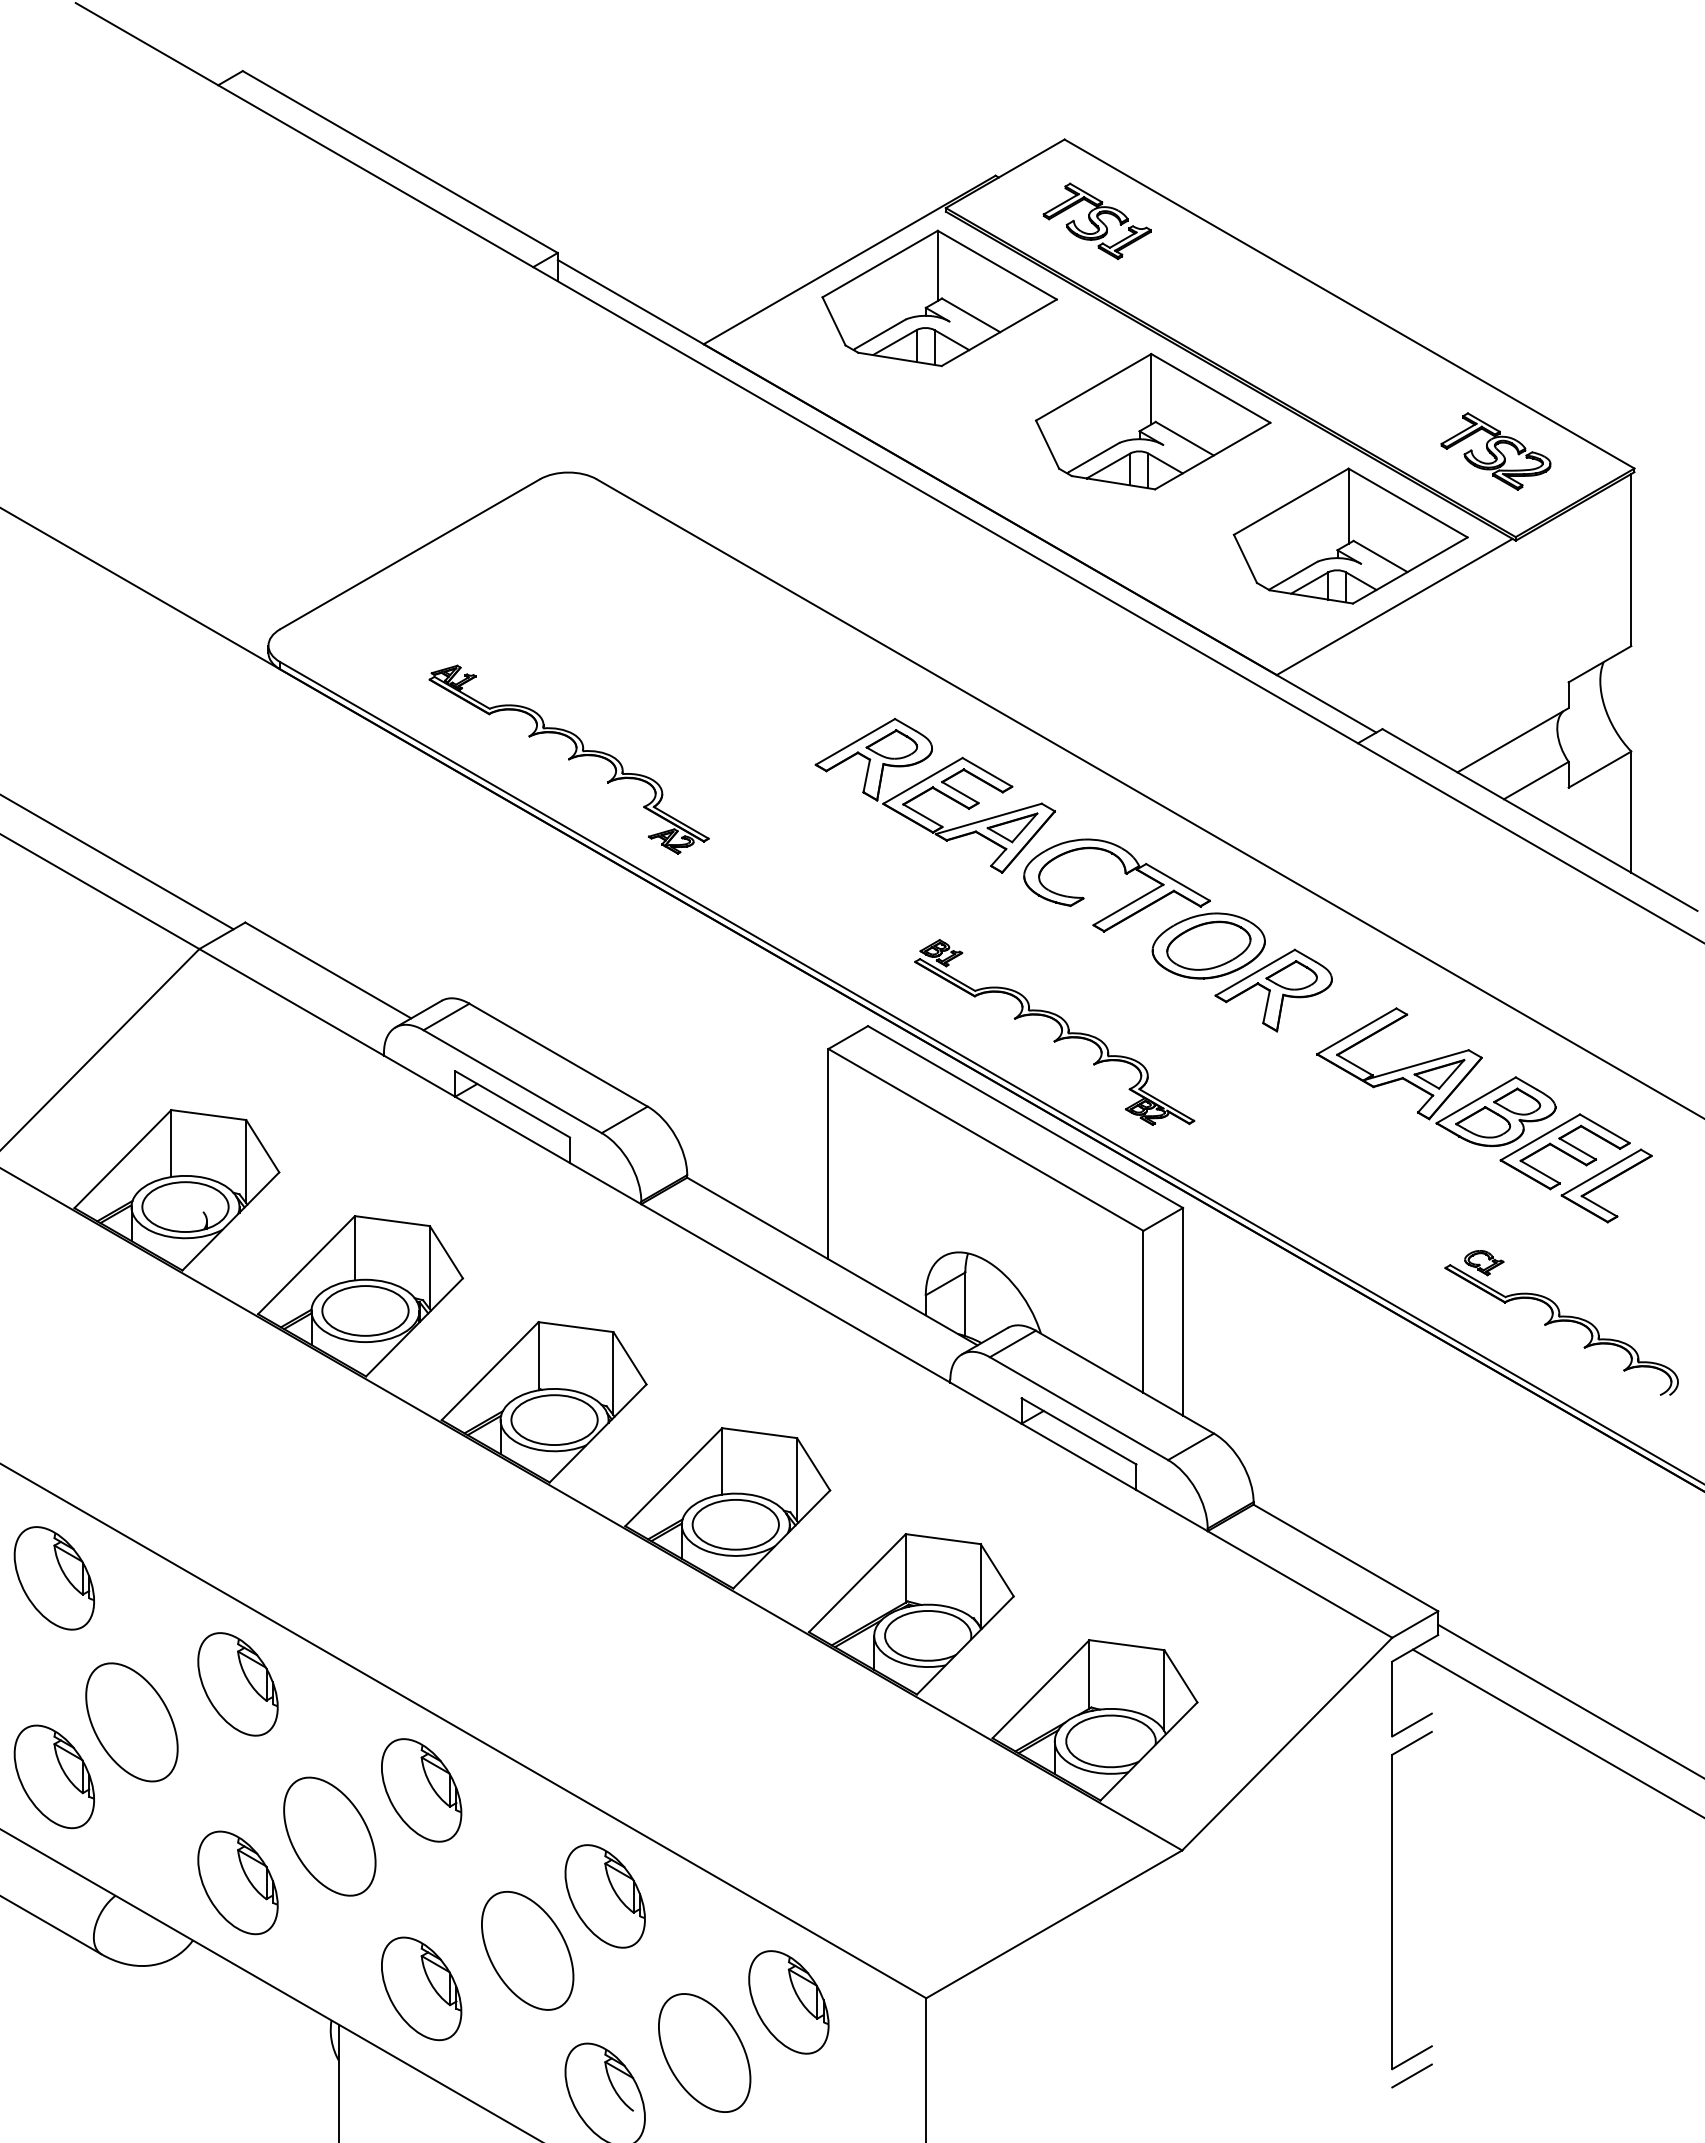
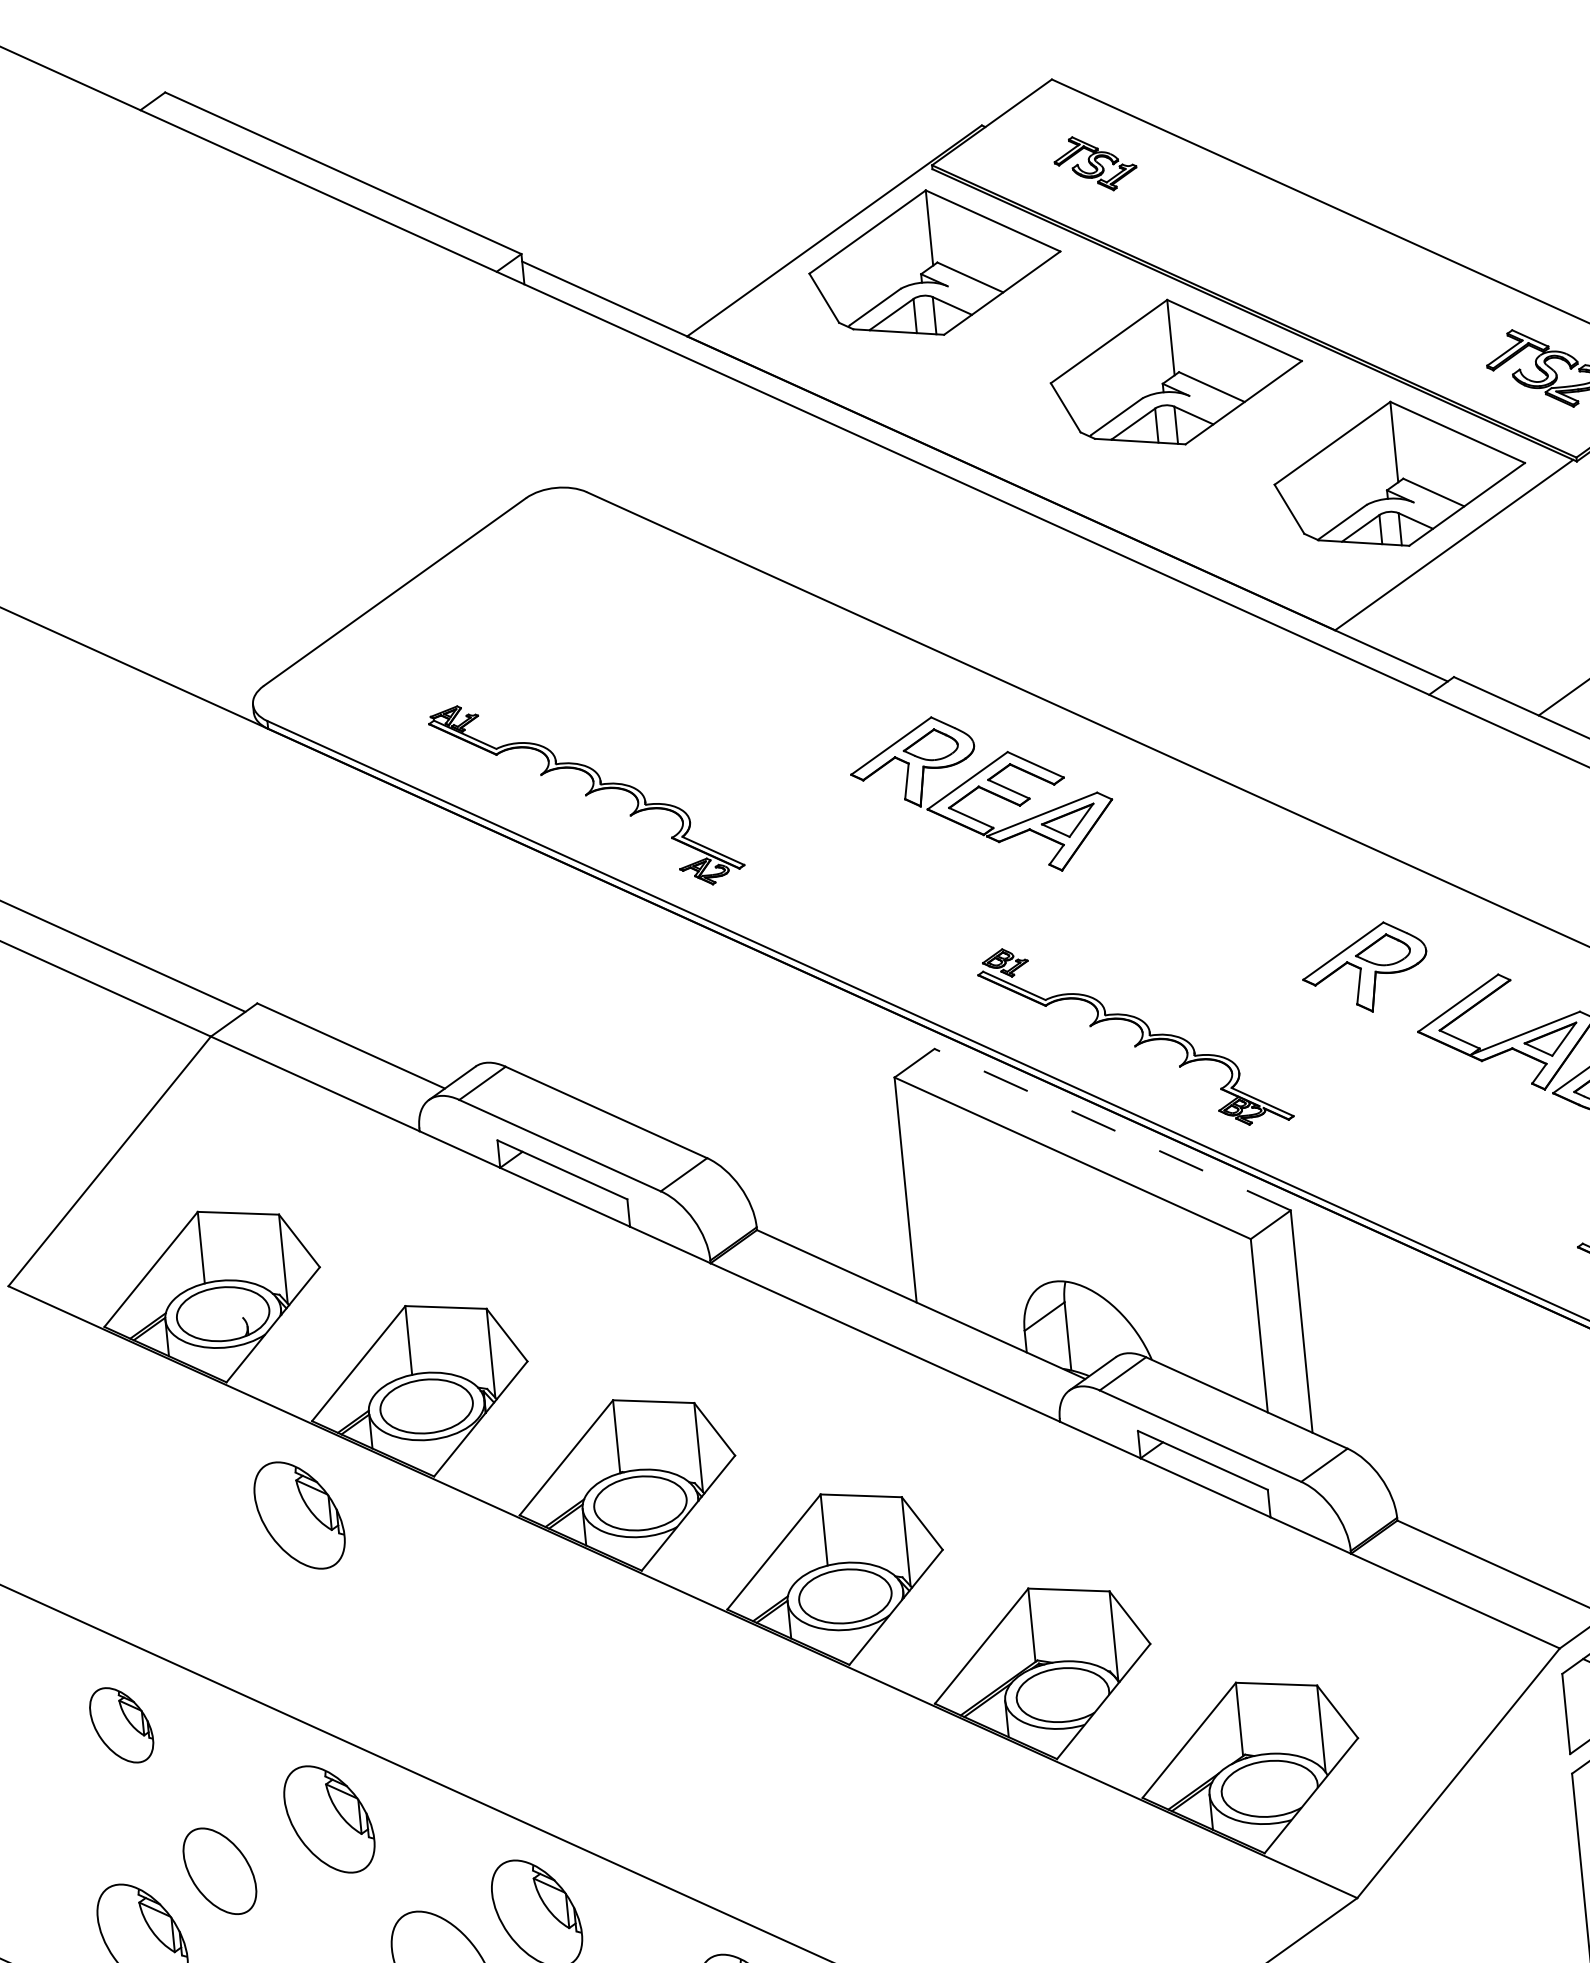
part: (1096, 220) -> (1094, 162), size x0.7
part: (1144, 908) -> (1218, 894), removed
line: (1025, 1117) -> (1112, 1130), solid -> dashed
part: (237, 1400) -> (299, 1515), added
part: (53, 1578) -> (120, 1725), size x0.7
part: (131, 1722) -> (219, 1871), size x0.7

